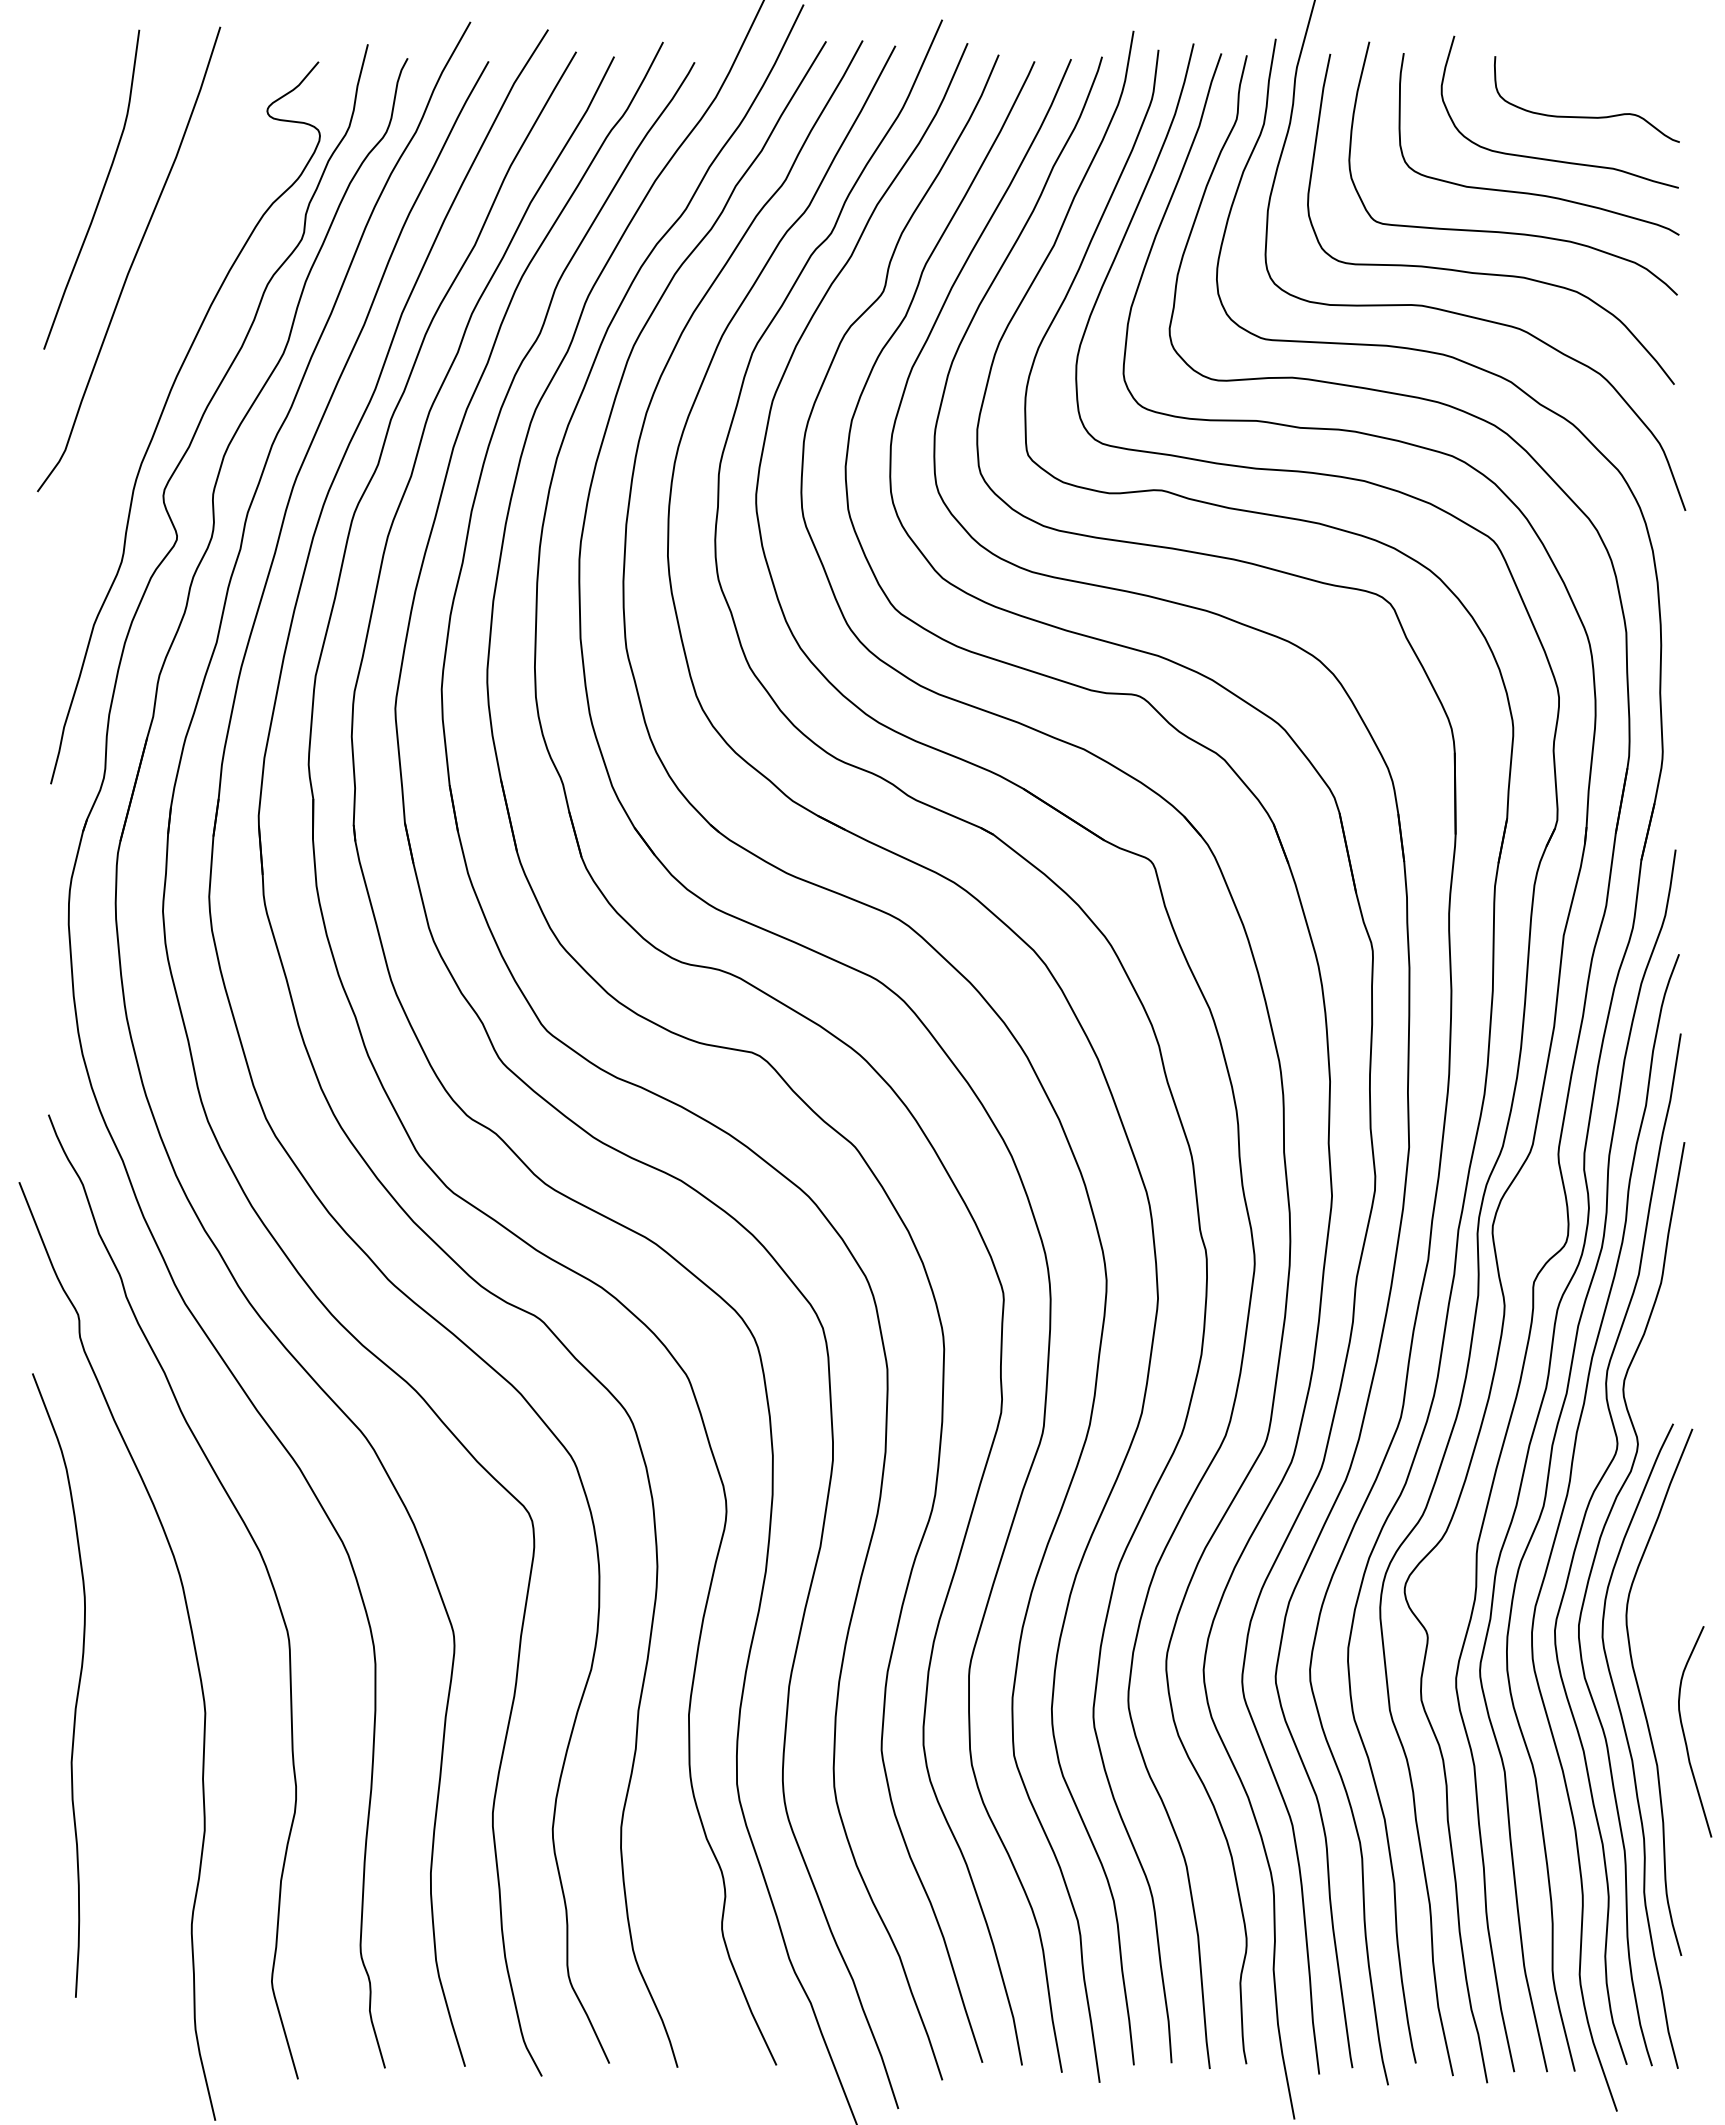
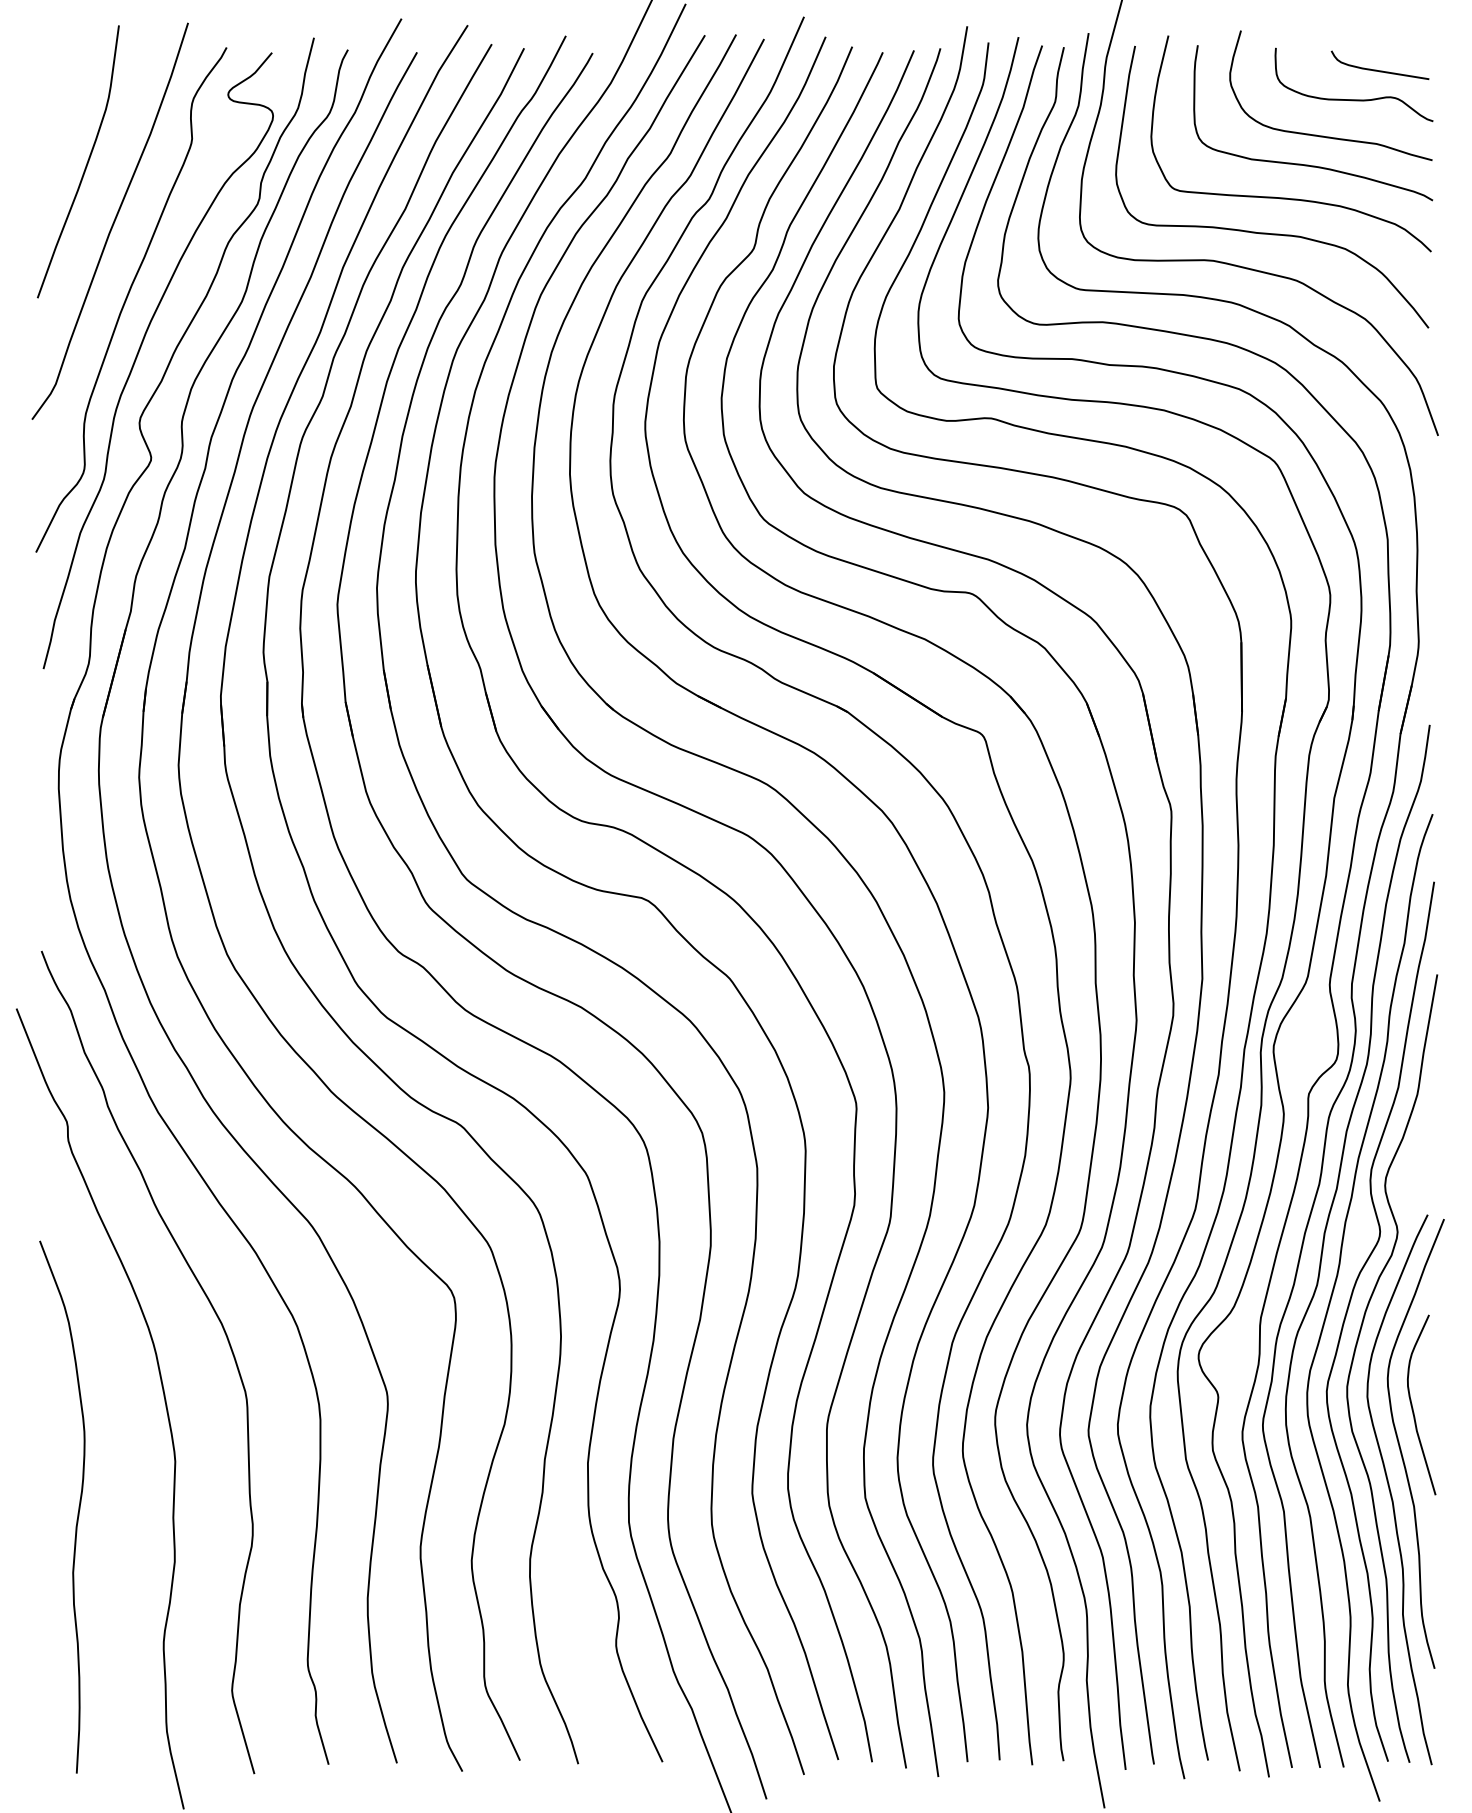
curve: (1617, 82) -> (1380, 70), added
curve: (149, 349) -> (127, 298), added
curve: (77, 1688) -> (78, 1509), moved
curve: (1684, 1731) -> (1412, 1404), moved

